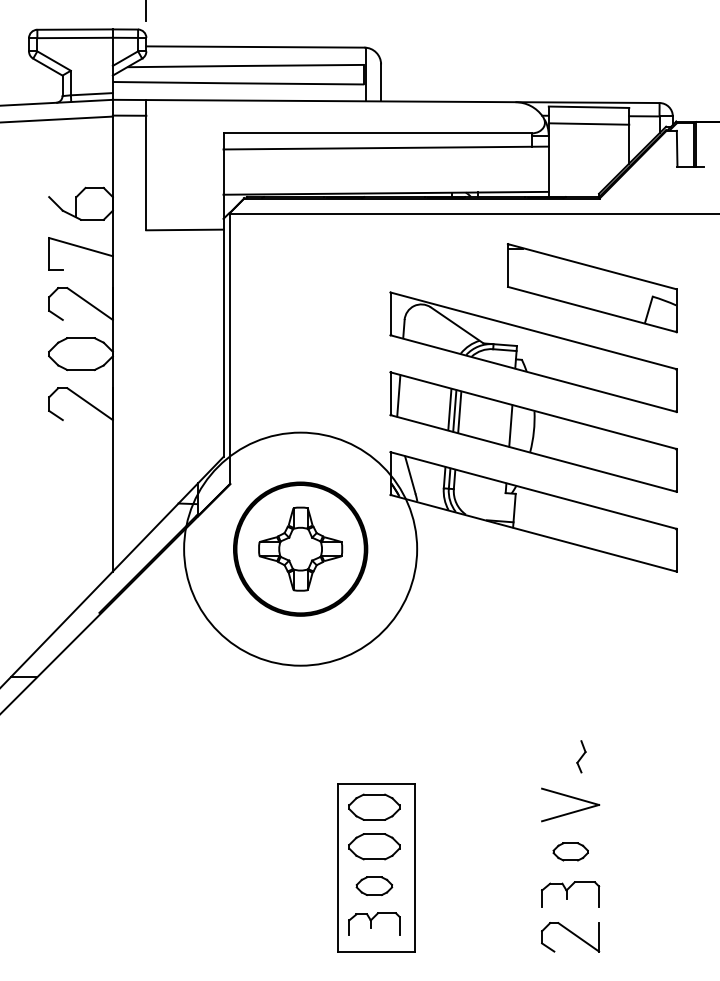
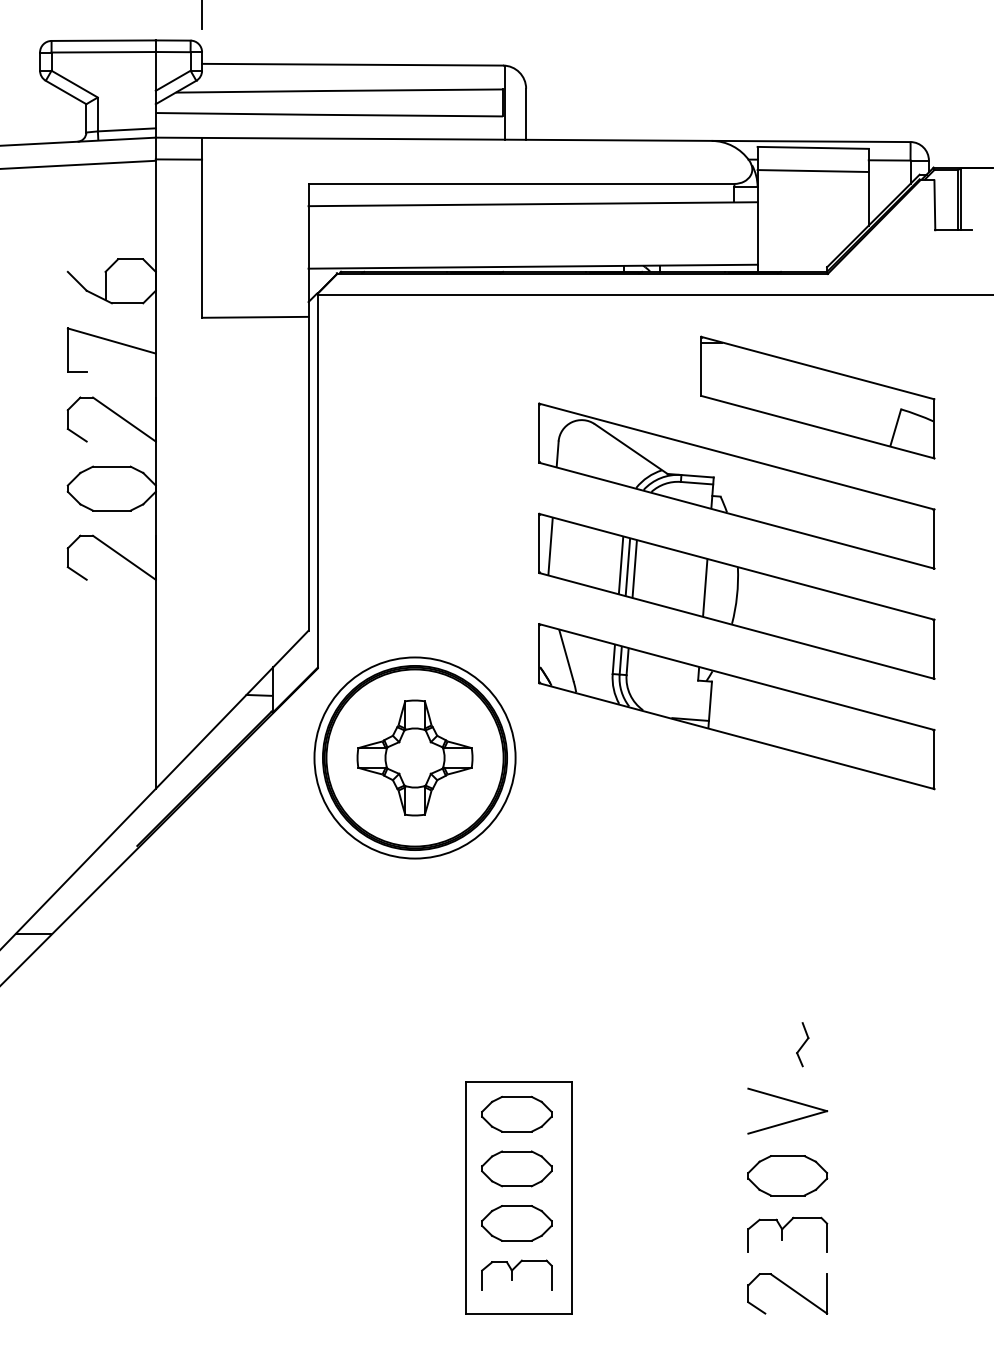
circle: (300, 549) -> (414, 758), size x0.62
part: (570, 851) -> (787, 1175), size x1.67
part: (374, 885) -> (517, 1222), size x1.43

